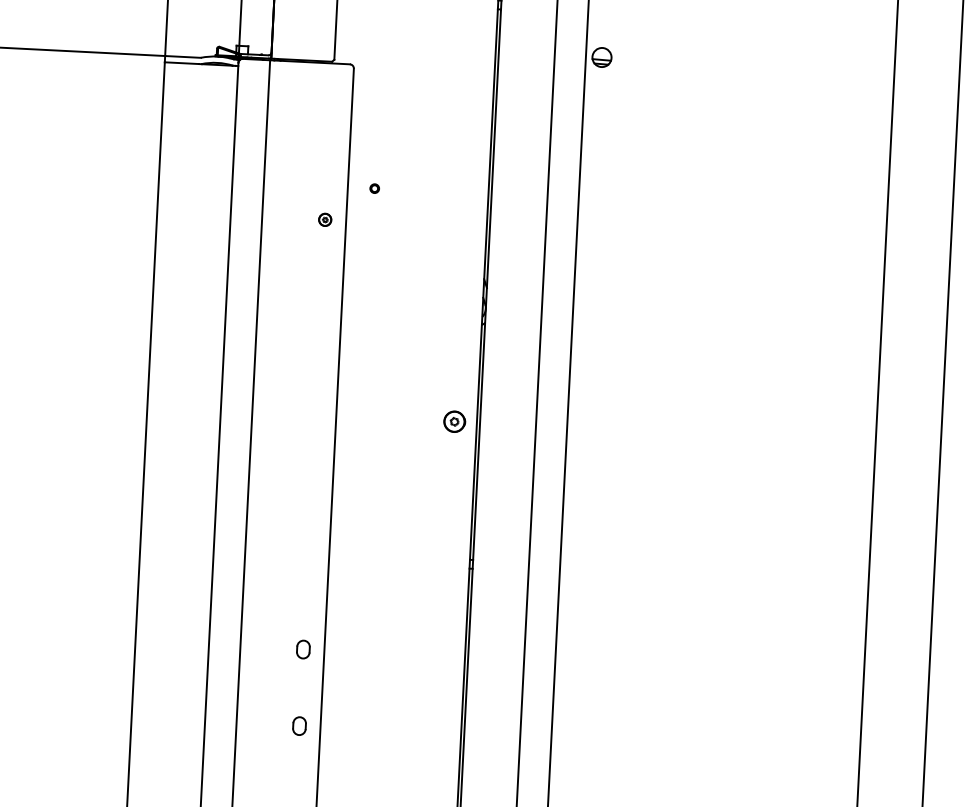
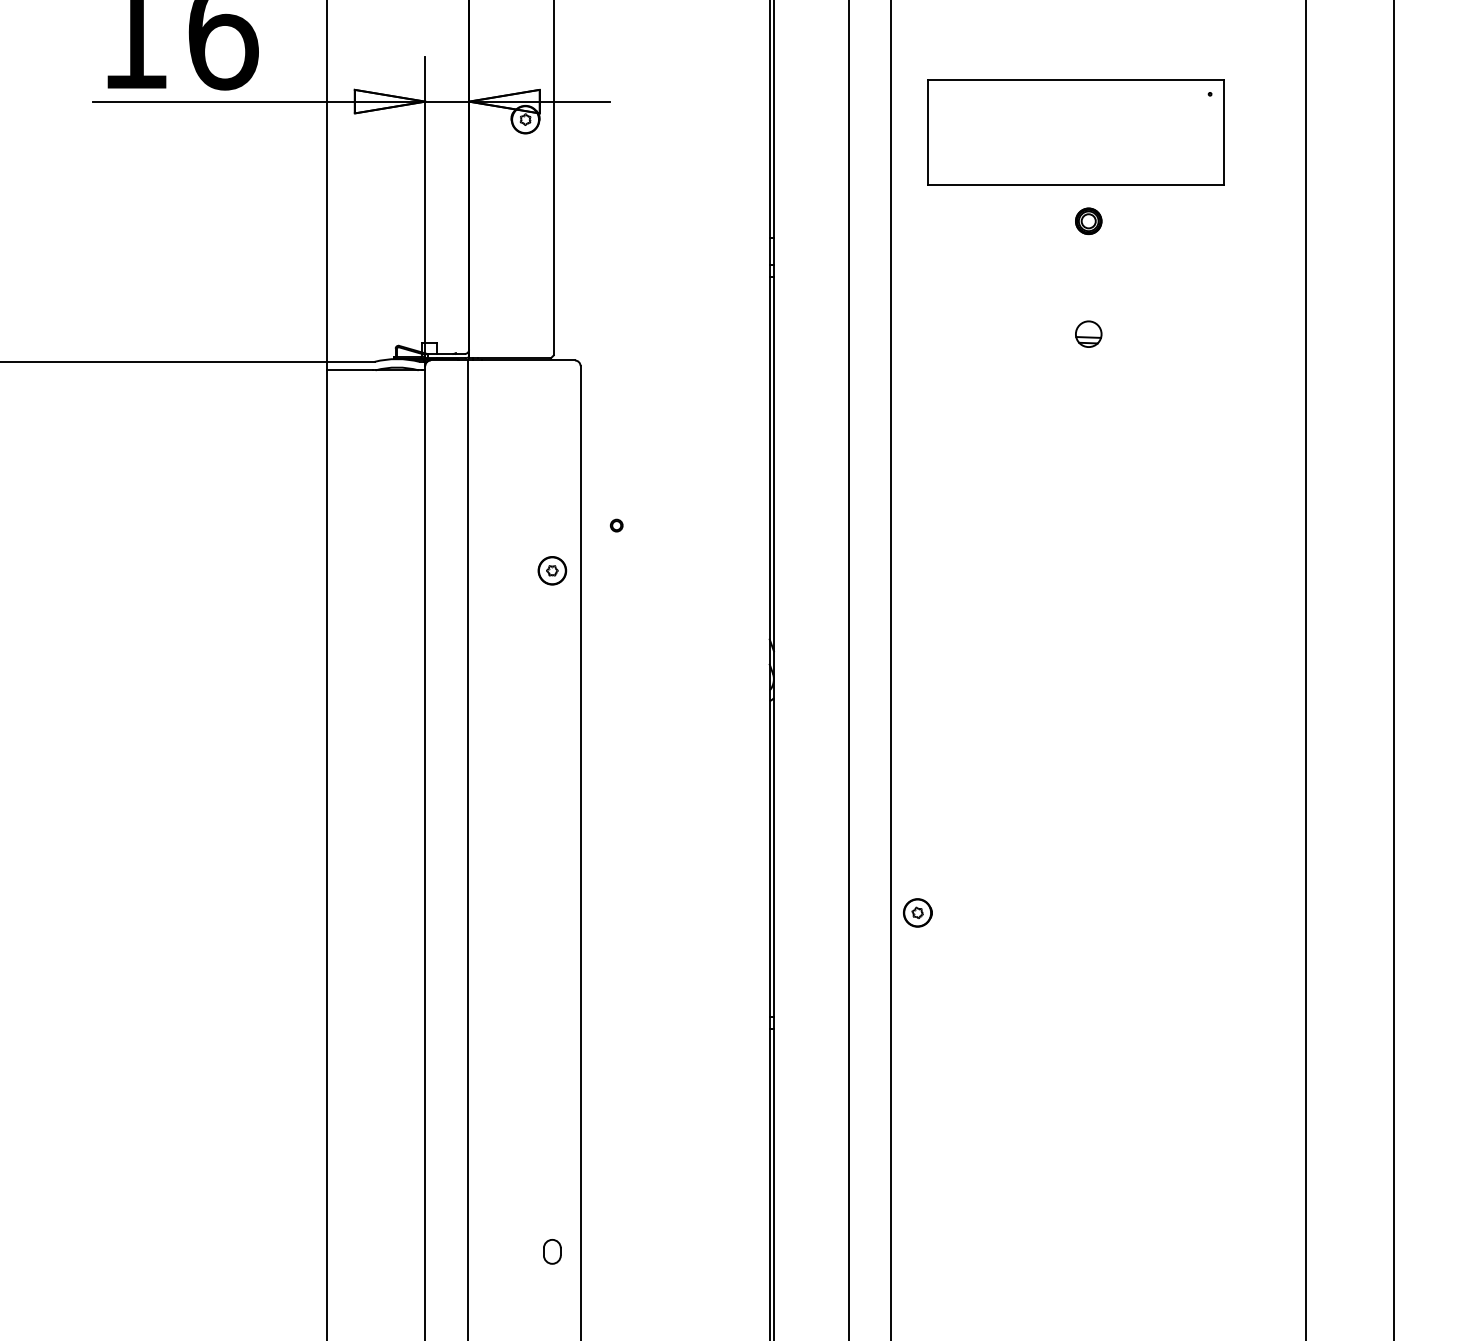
part: (601, 56) -> (1088, 333), moved
part: (325, 219) -> (552, 570), size x1.67
part: (454, 421) -> (917, 912), moved
part: (303, 649) -> (552, 1148), removed

